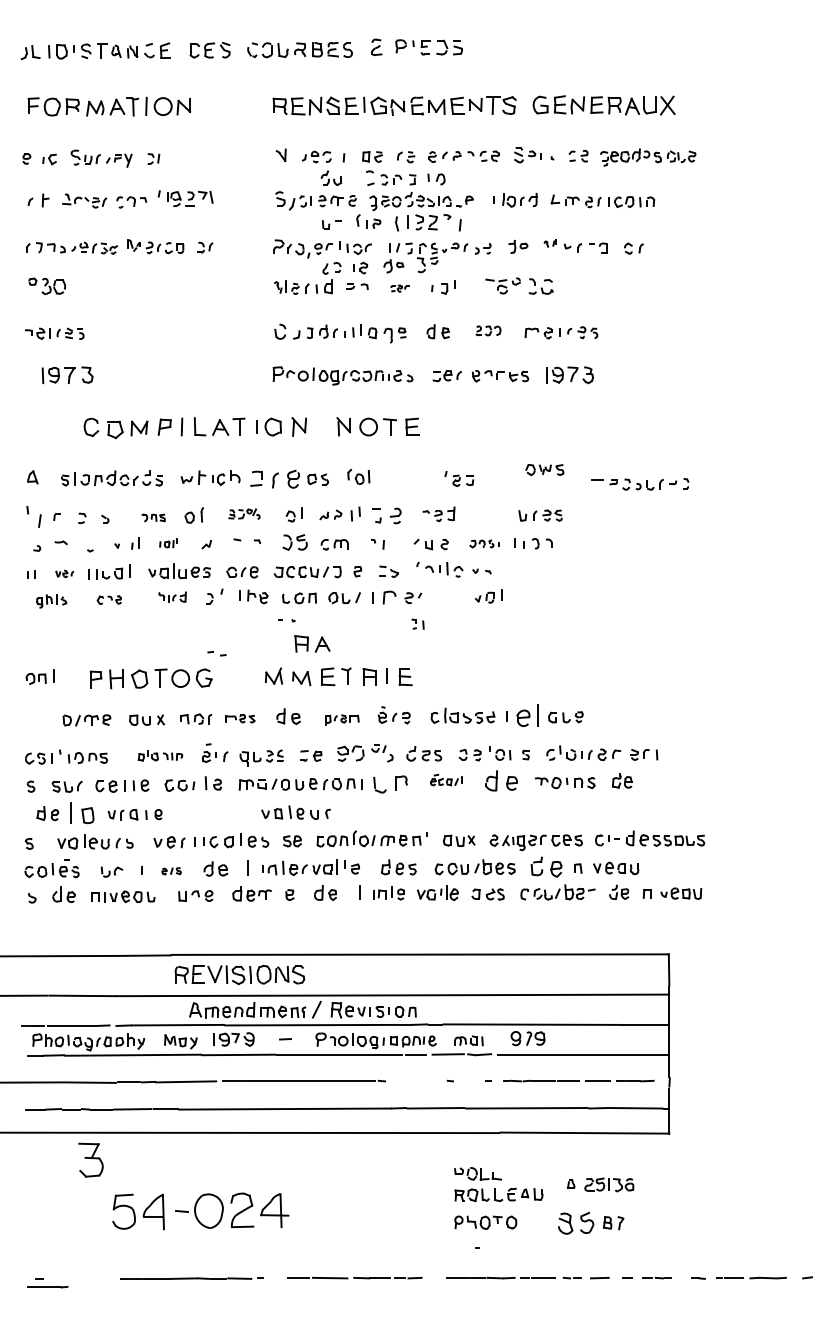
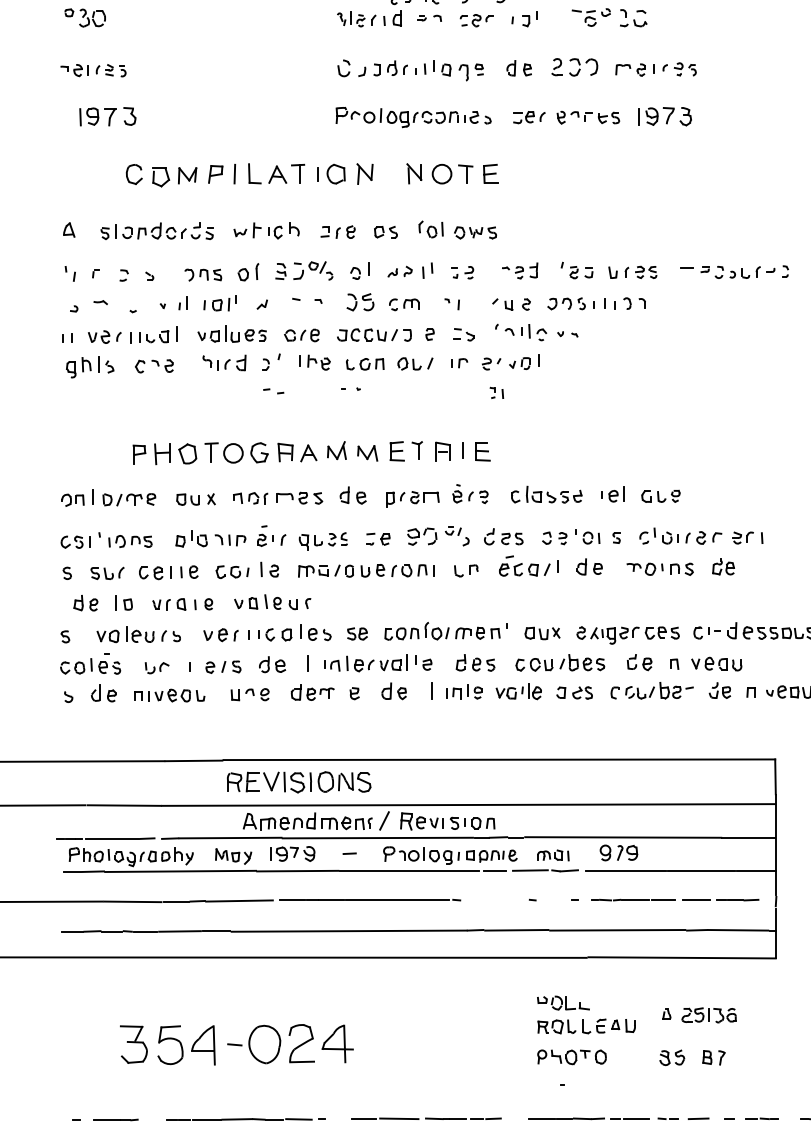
part: (399, 288) -> (476, 20), size x1.67
part: (488, 330) -> (575, 66), size x1.67
part: (544, 470) -> (475, 233), moved
part: (459, 478) -> (577, 270), moved
part: (274, 479) -> (337, 232), size x0.62
part: (640, 484) -> (734, 272), moved
part: (244, 513) -> (304, 270), size x1.67
part: (386, 515) -> (461, 272), size x0.71
part: (33, 516) -> (70, 273), size x0.62
part: (153, 517) -> (203, 274), size x1.43
part: (168, 543) -> (219, 303), size x1.67
part: (484, 543) -> (570, 303), size x1.43
part: (64, 573) -> (104, 336), size x1.67
part: (172, 596) -> (224, 362), size x1.43
part: (384, 596) -> (459, 362), size x0.62
part: (488, 596) -> (523, 362), moved
part: (108, 599) -> (153, 365), size x1.43
part: (51, 601) -> (89, 367), size x1.43
part: (312, 643) -> (297, 452), moved
part: (216, 653) -> (273, 391), moved
part: (39, 676) -> (76, 497), moved
part: (522, 715) -> (612, 494), size x0.62
part: (240, 718) -> (299, 497), size x1.43
part: (342, 719) -> (412, 498), size x1.43
part: (160, 755) -> (210, 538), size x1.43
part: (446, 779) -> (528, 565), size x1.67
part: (501, 780) -> (589, 566), size x0.71
part: (390, 784) -> (466, 570), size x0.62
part: (295, 812) -> (272, 601), moved
part: (82, 813) -> (124, 603), size x0.62
part: (546, 866) -> (639, 661), size x0.71
part: (171, 871) -> (223, 667), size x1.67
part: (90, 1159) -> (133, 1043), moved
part: (575, 1222) -> (671, 1057), size x0.62
line: (47, 1287) -> (115, 1120), moved

